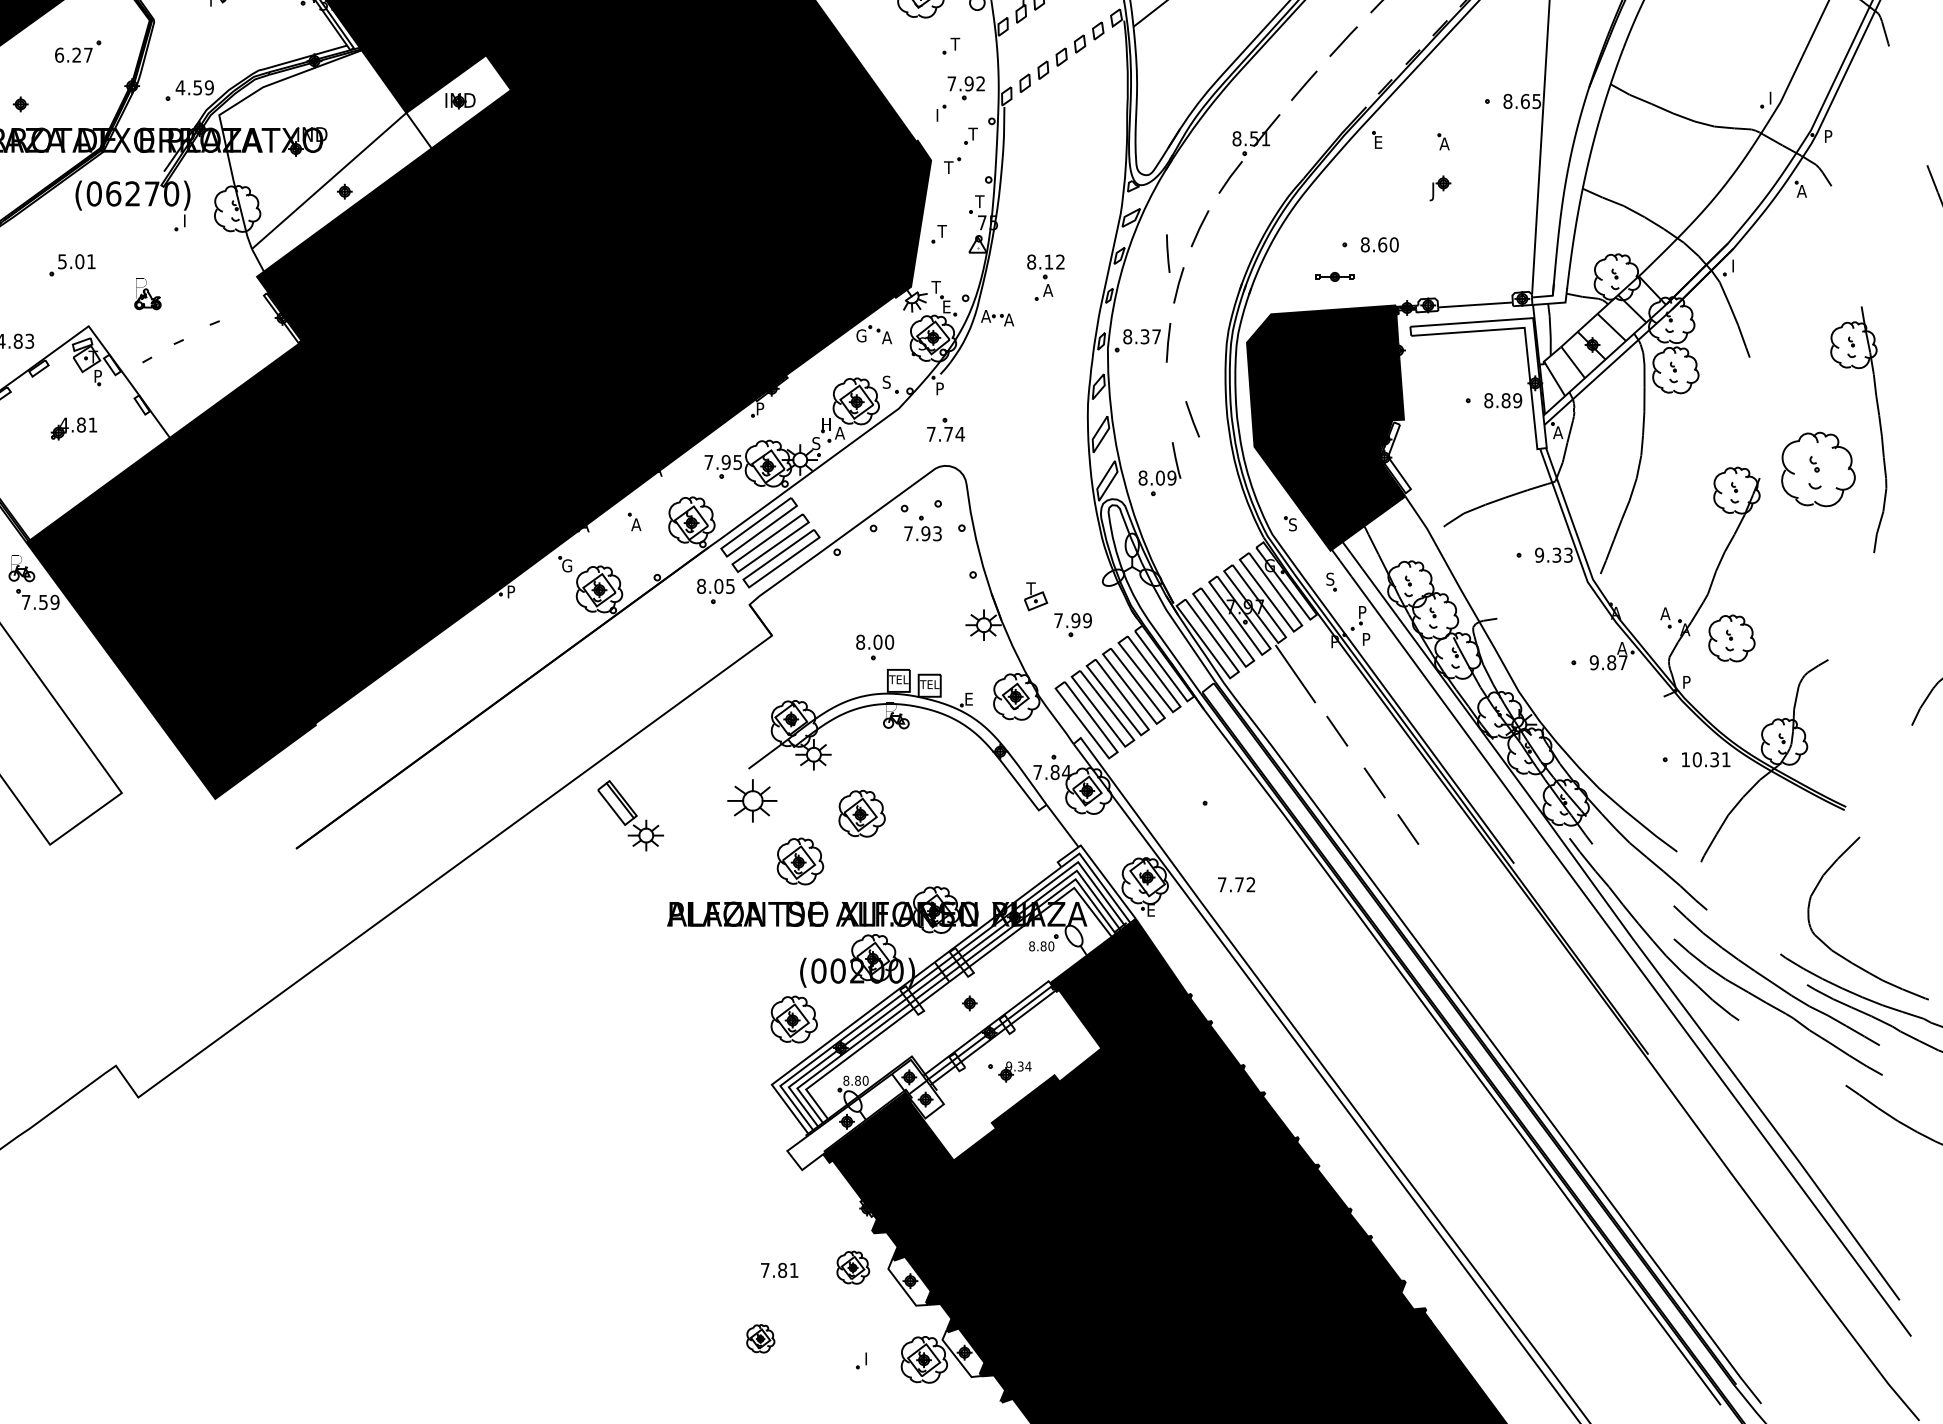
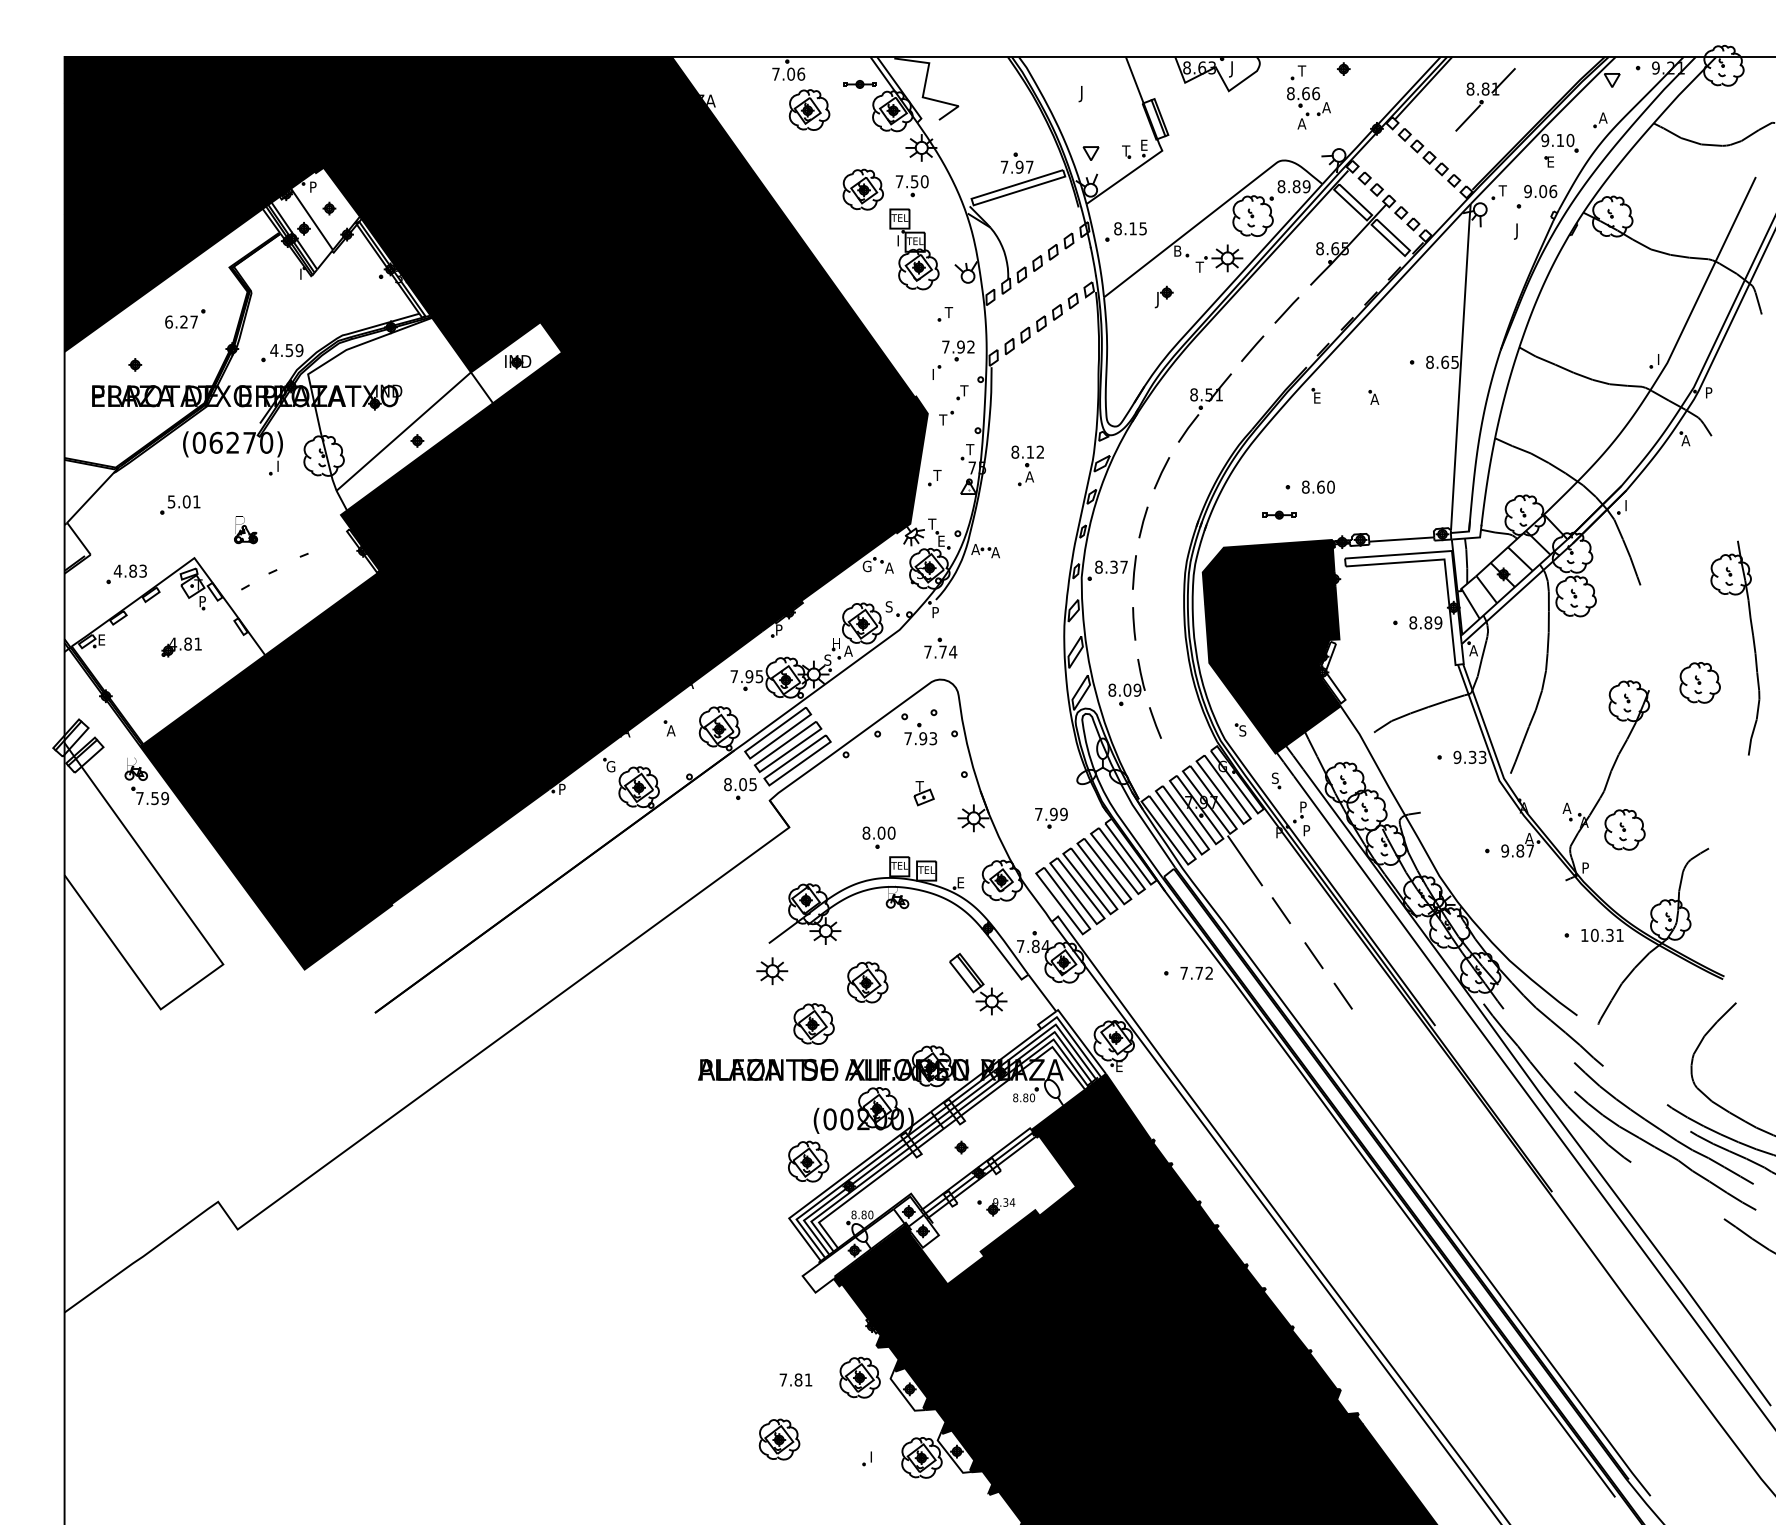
part: (1439, 187) -> (1163, 296), moved
line: (1168, 253) -> (1134, 623), moved
part: (1045, 277) -> (1027, 465), moved
line: (1192, 418) -> (1155, 722), moved
part: (1817, 469) -> (1699, 682), size x0.62
part: (1035, 596) -> (923, 793), moved
part: (752, 800) -> (772, 970), size x0.71
part: (630, 816) -> (978, 984), moved
text: (1236, 883) -> (1196, 972), moved
part: (852, 1267) -> (859, 1377), size x1.43
part: (760, 1338) -> (779, 1439), size x1.67

